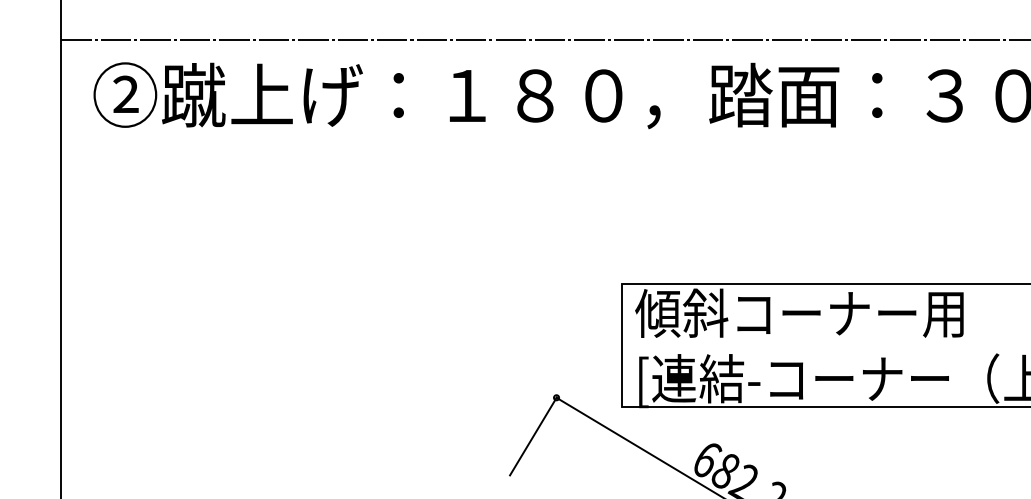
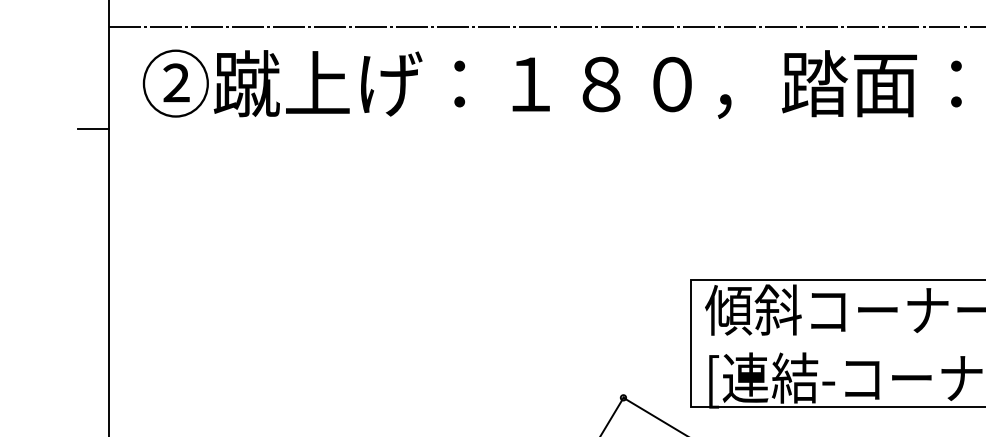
line: (45, 138) -> (92, 128), added

